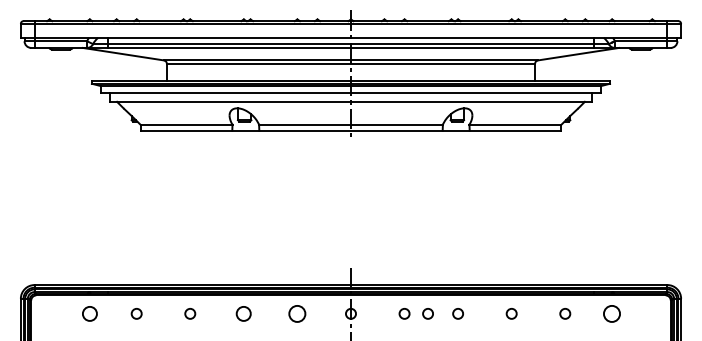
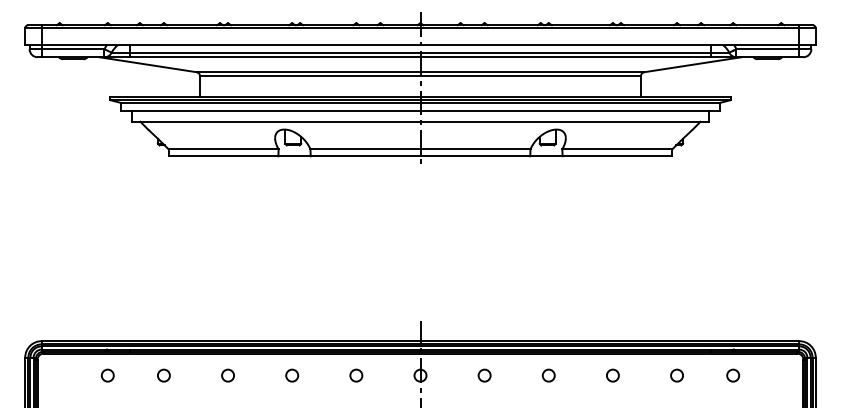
circle: (89, 313) -> (107, 375), size x0.71
circle: (244, 313) -> (292, 375), size x0.71
circle: (297, 313) -> (356, 375), size x0.62
circle: (427, 313) -> (512, 375), removed
circle: (612, 313) -> (733, 375), size x0.62

